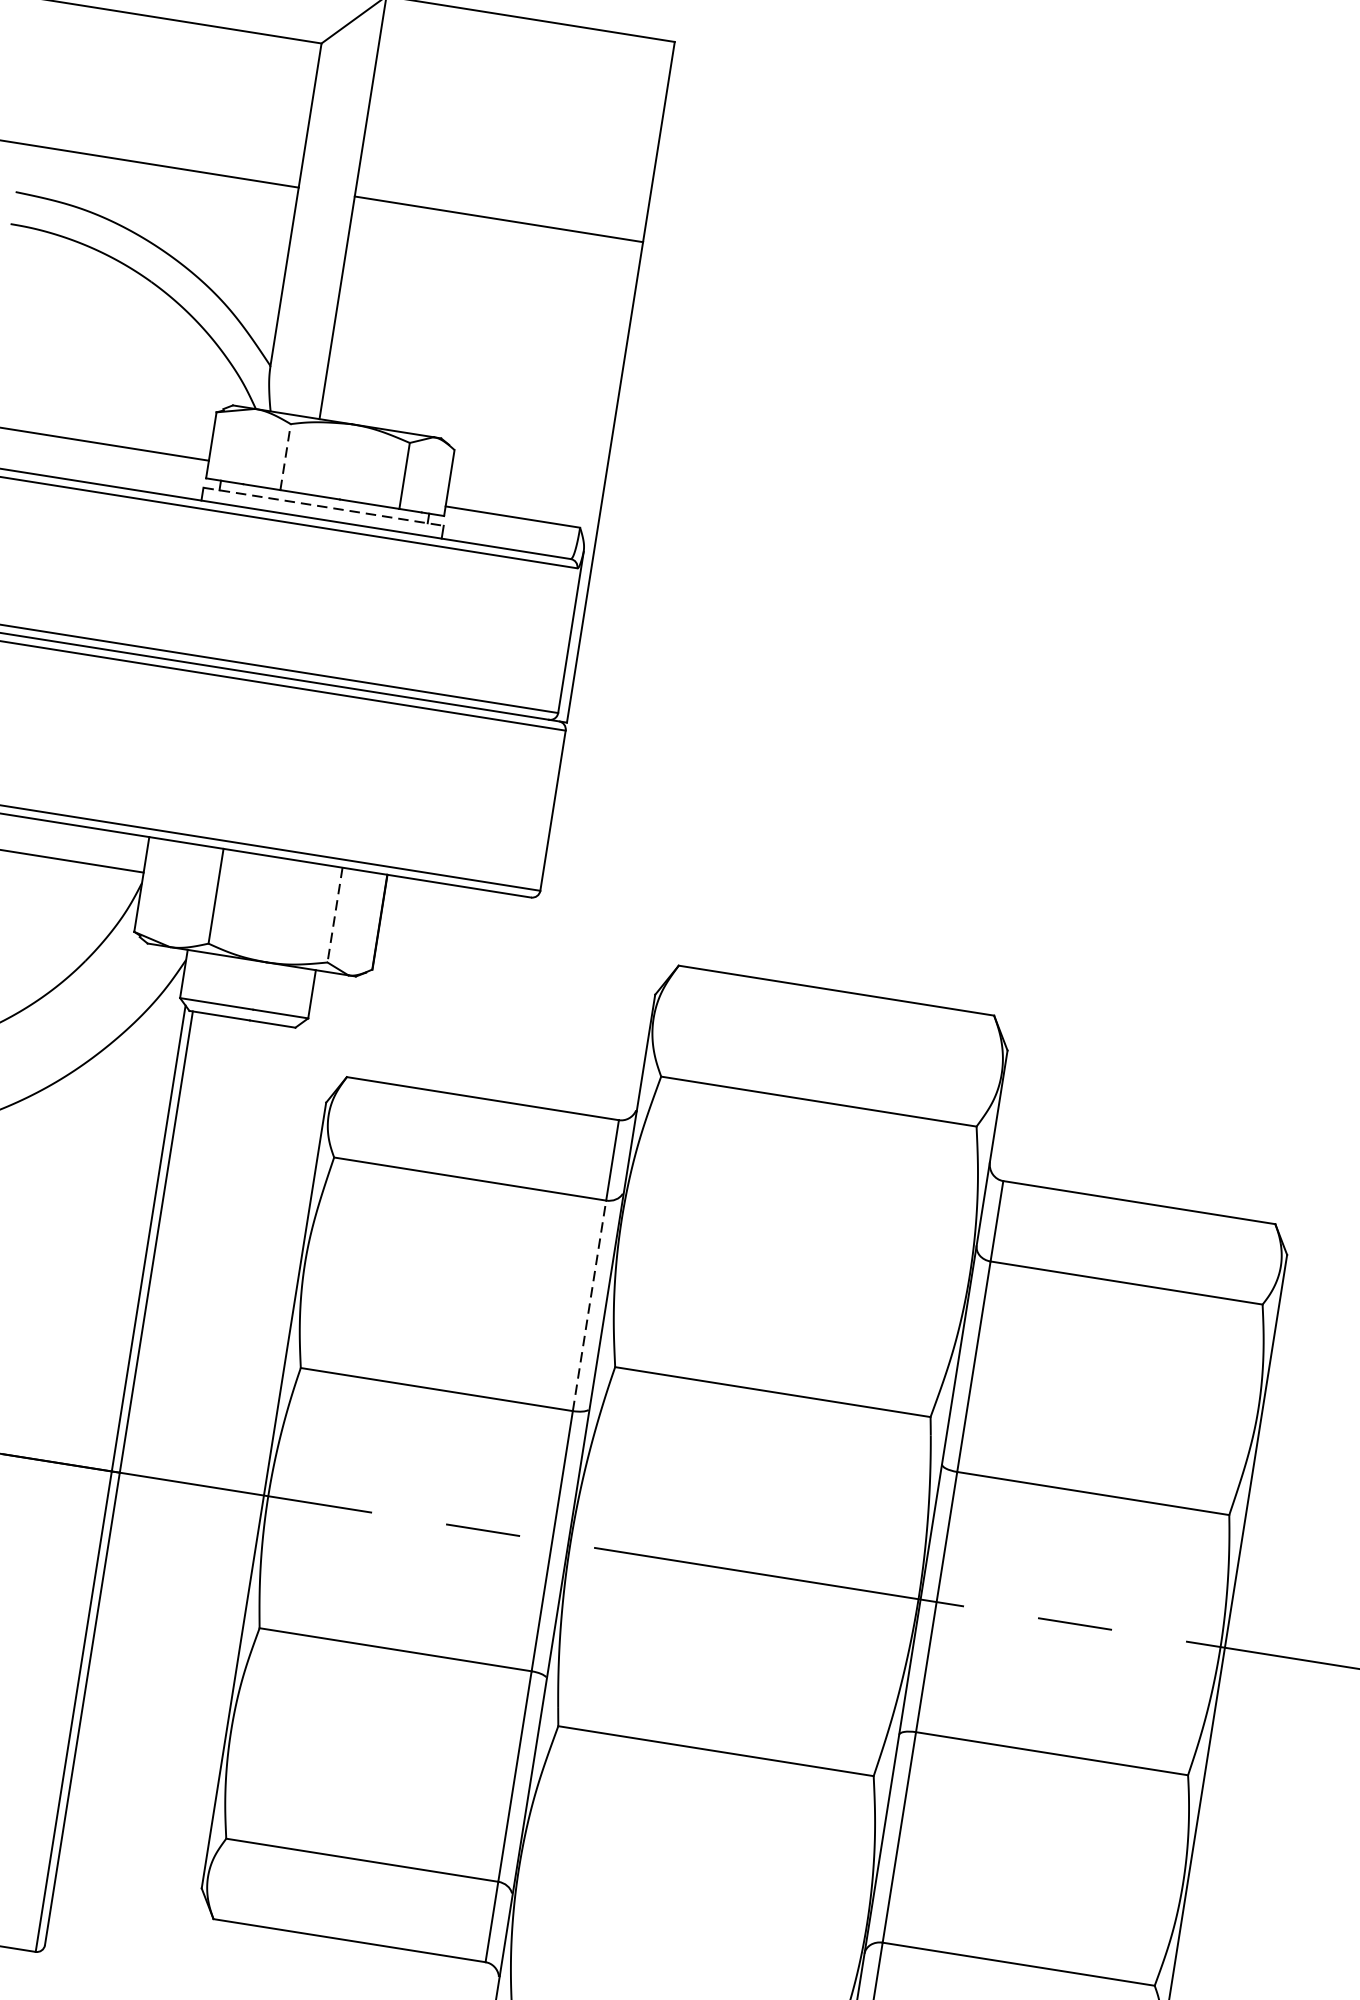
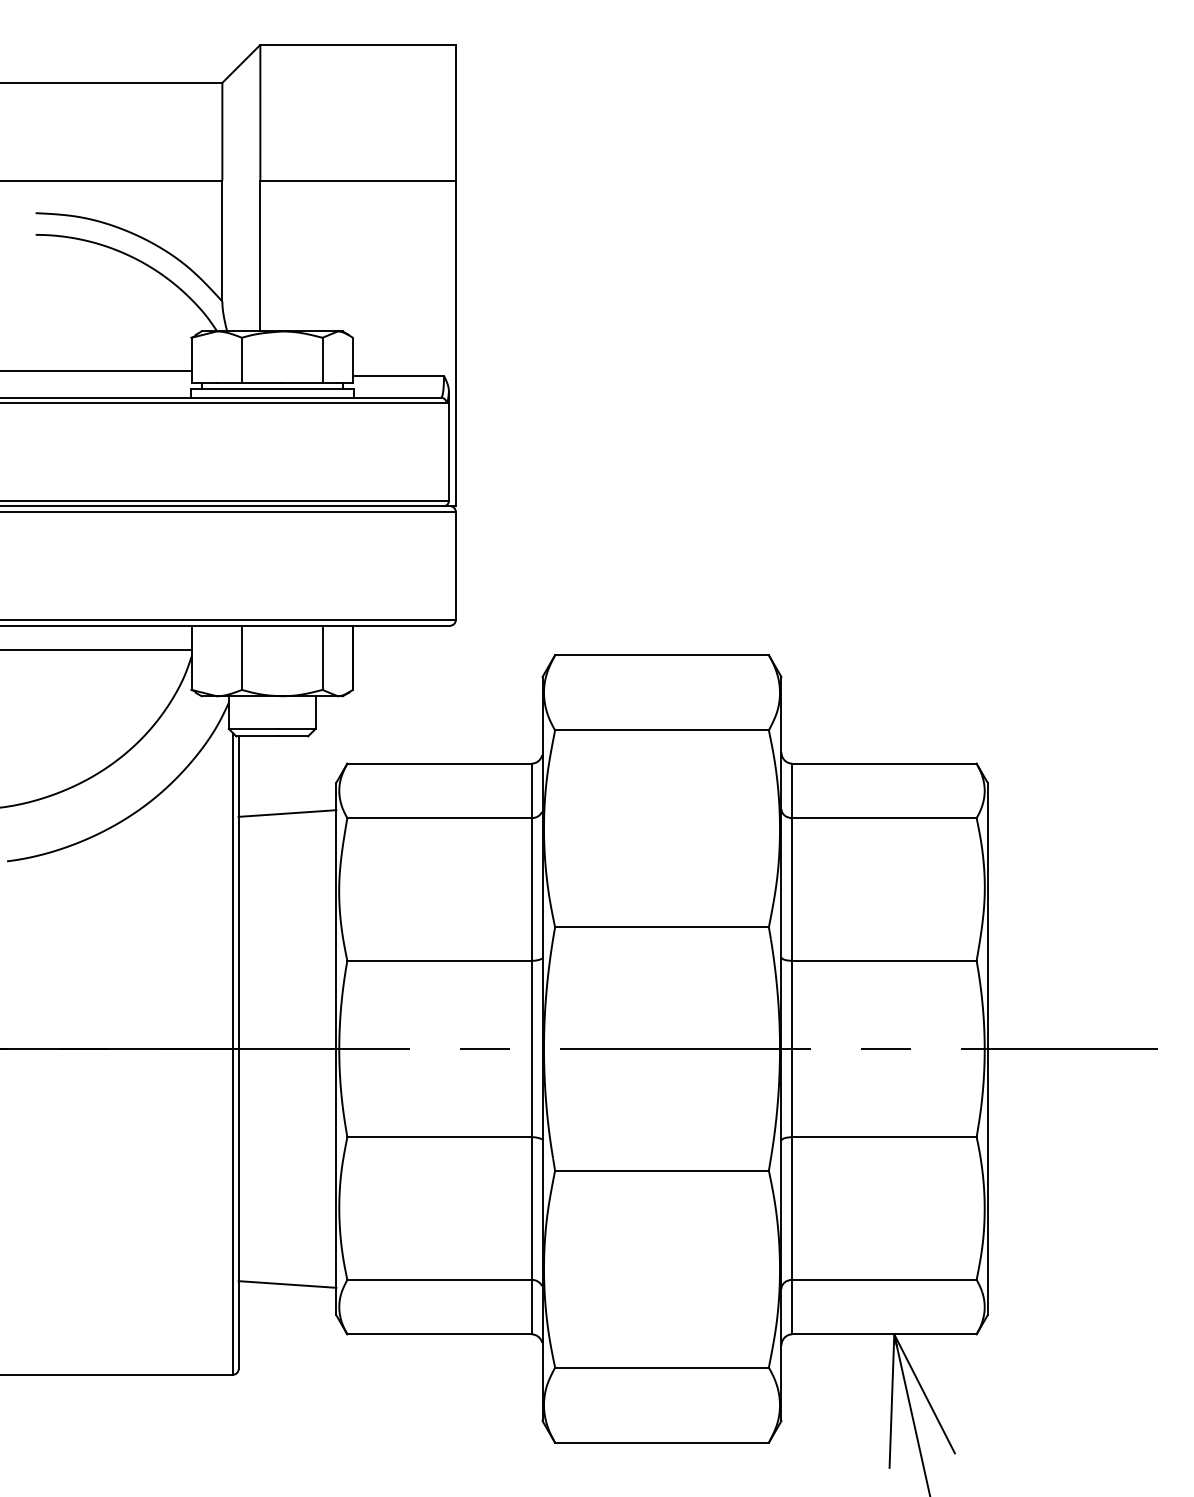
line: (285, 456) -> (241, 359), dashed -> solid
line: (323, 507) -> (272, 389), dashed -> solid
line: (334, 916) -> (322, 658), dashed -> solid
line: (246, 1136) -> (287, 813), added
line: (589, 1305) -> (531, 889), dashed -> solid
line: (136, 1831) -> (287, 1284), added

